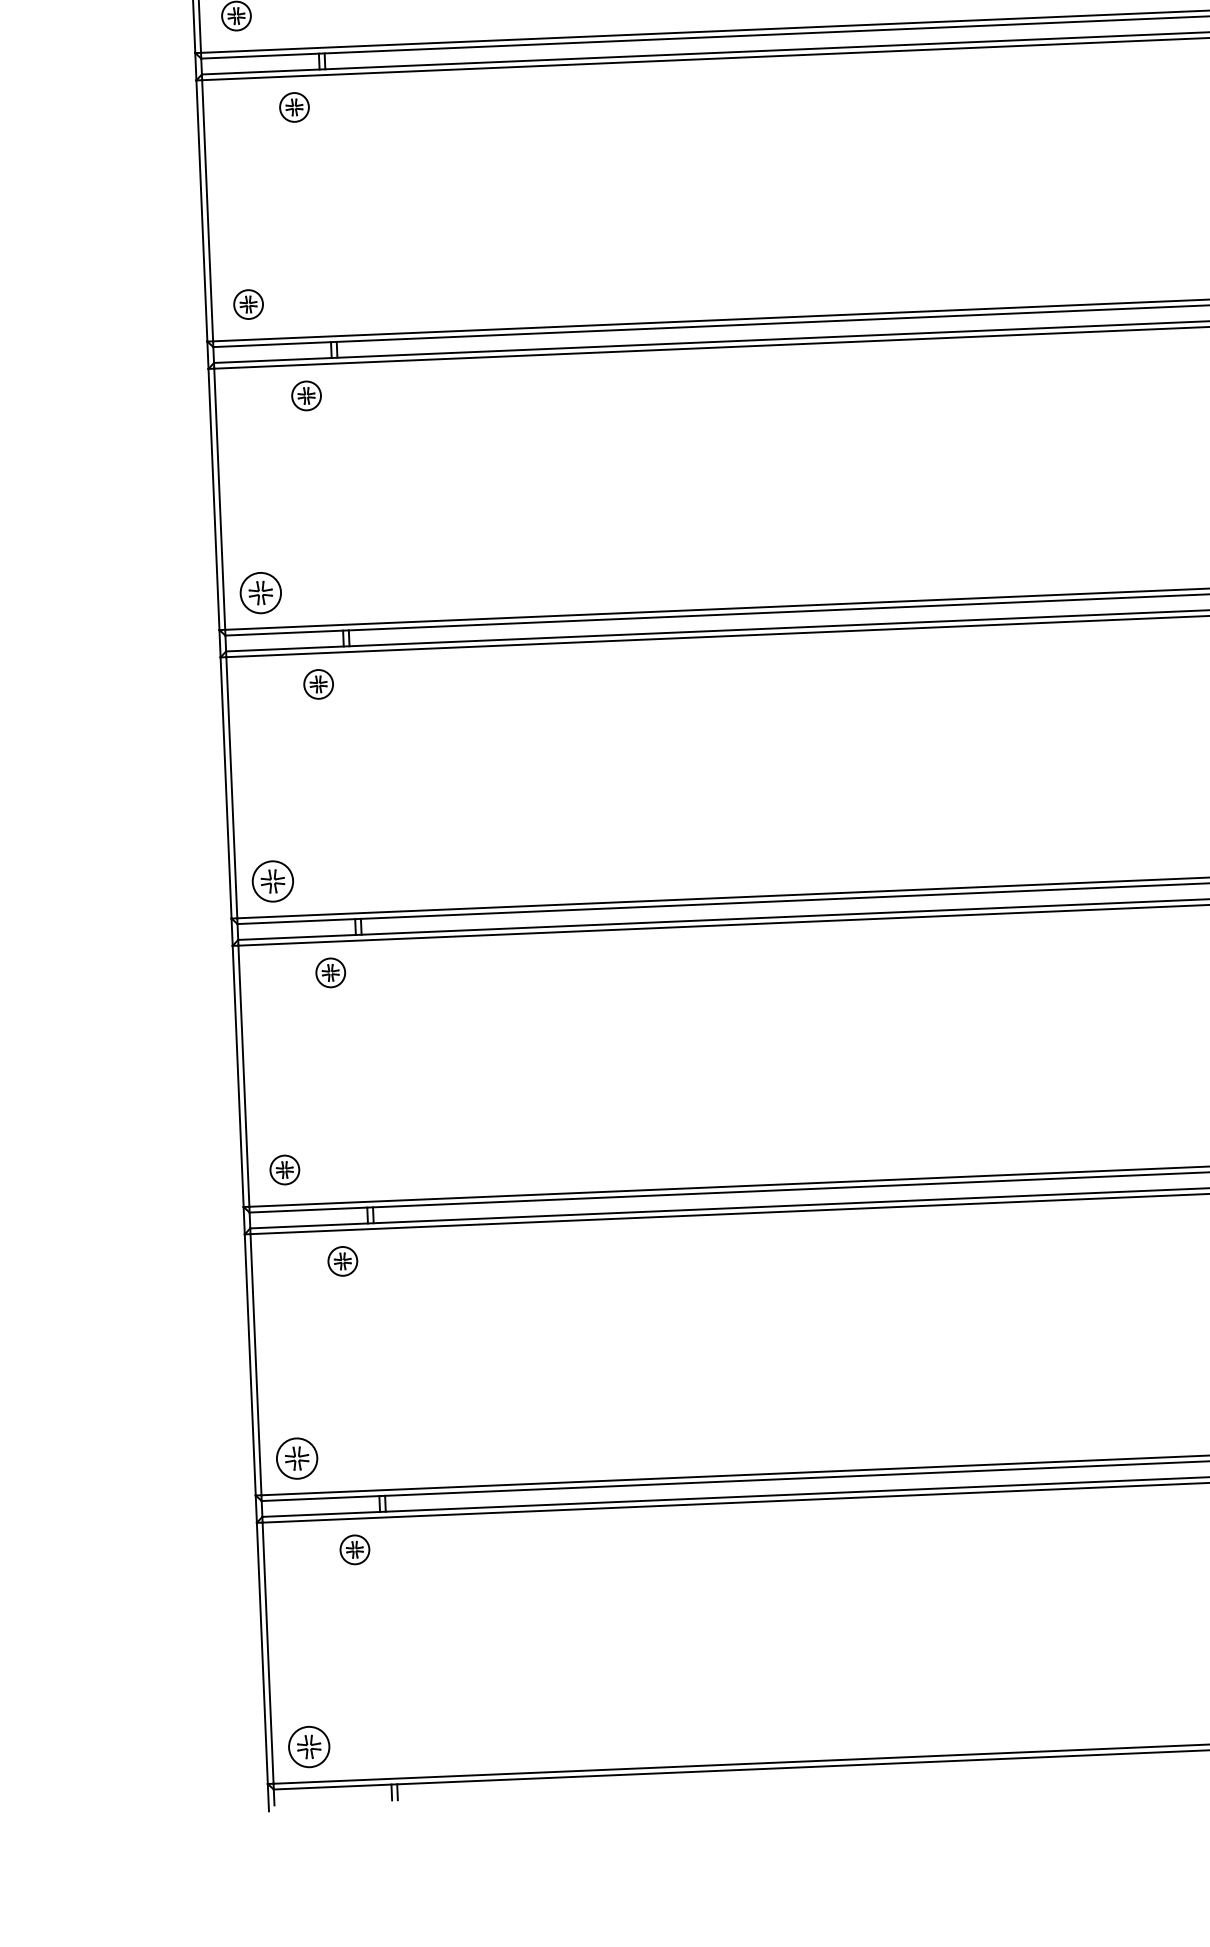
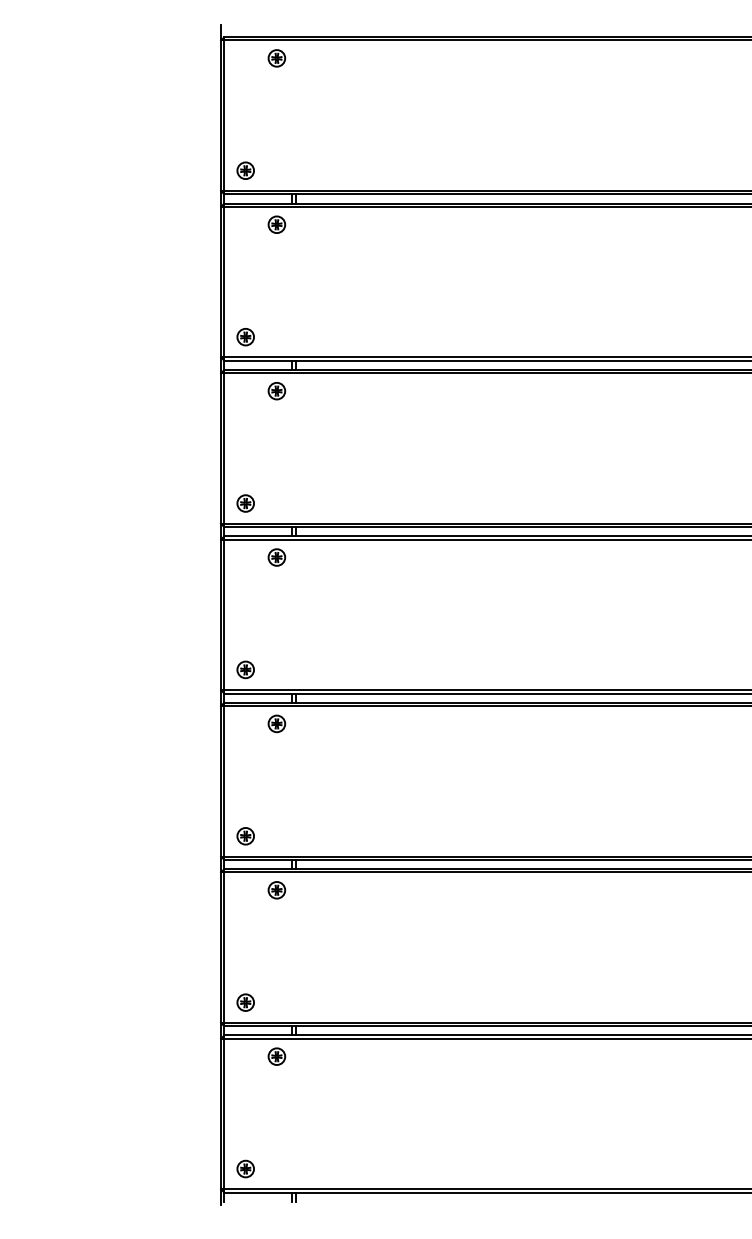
part: (260, 593) -> (245, 503), size x0.71
part: (272, 880) -> (245, 669), size x0.71
part: (296, 1458) -> (245, 1002), size x0.71
part: (308, 1746) -> (245, 1168), size x0.71

